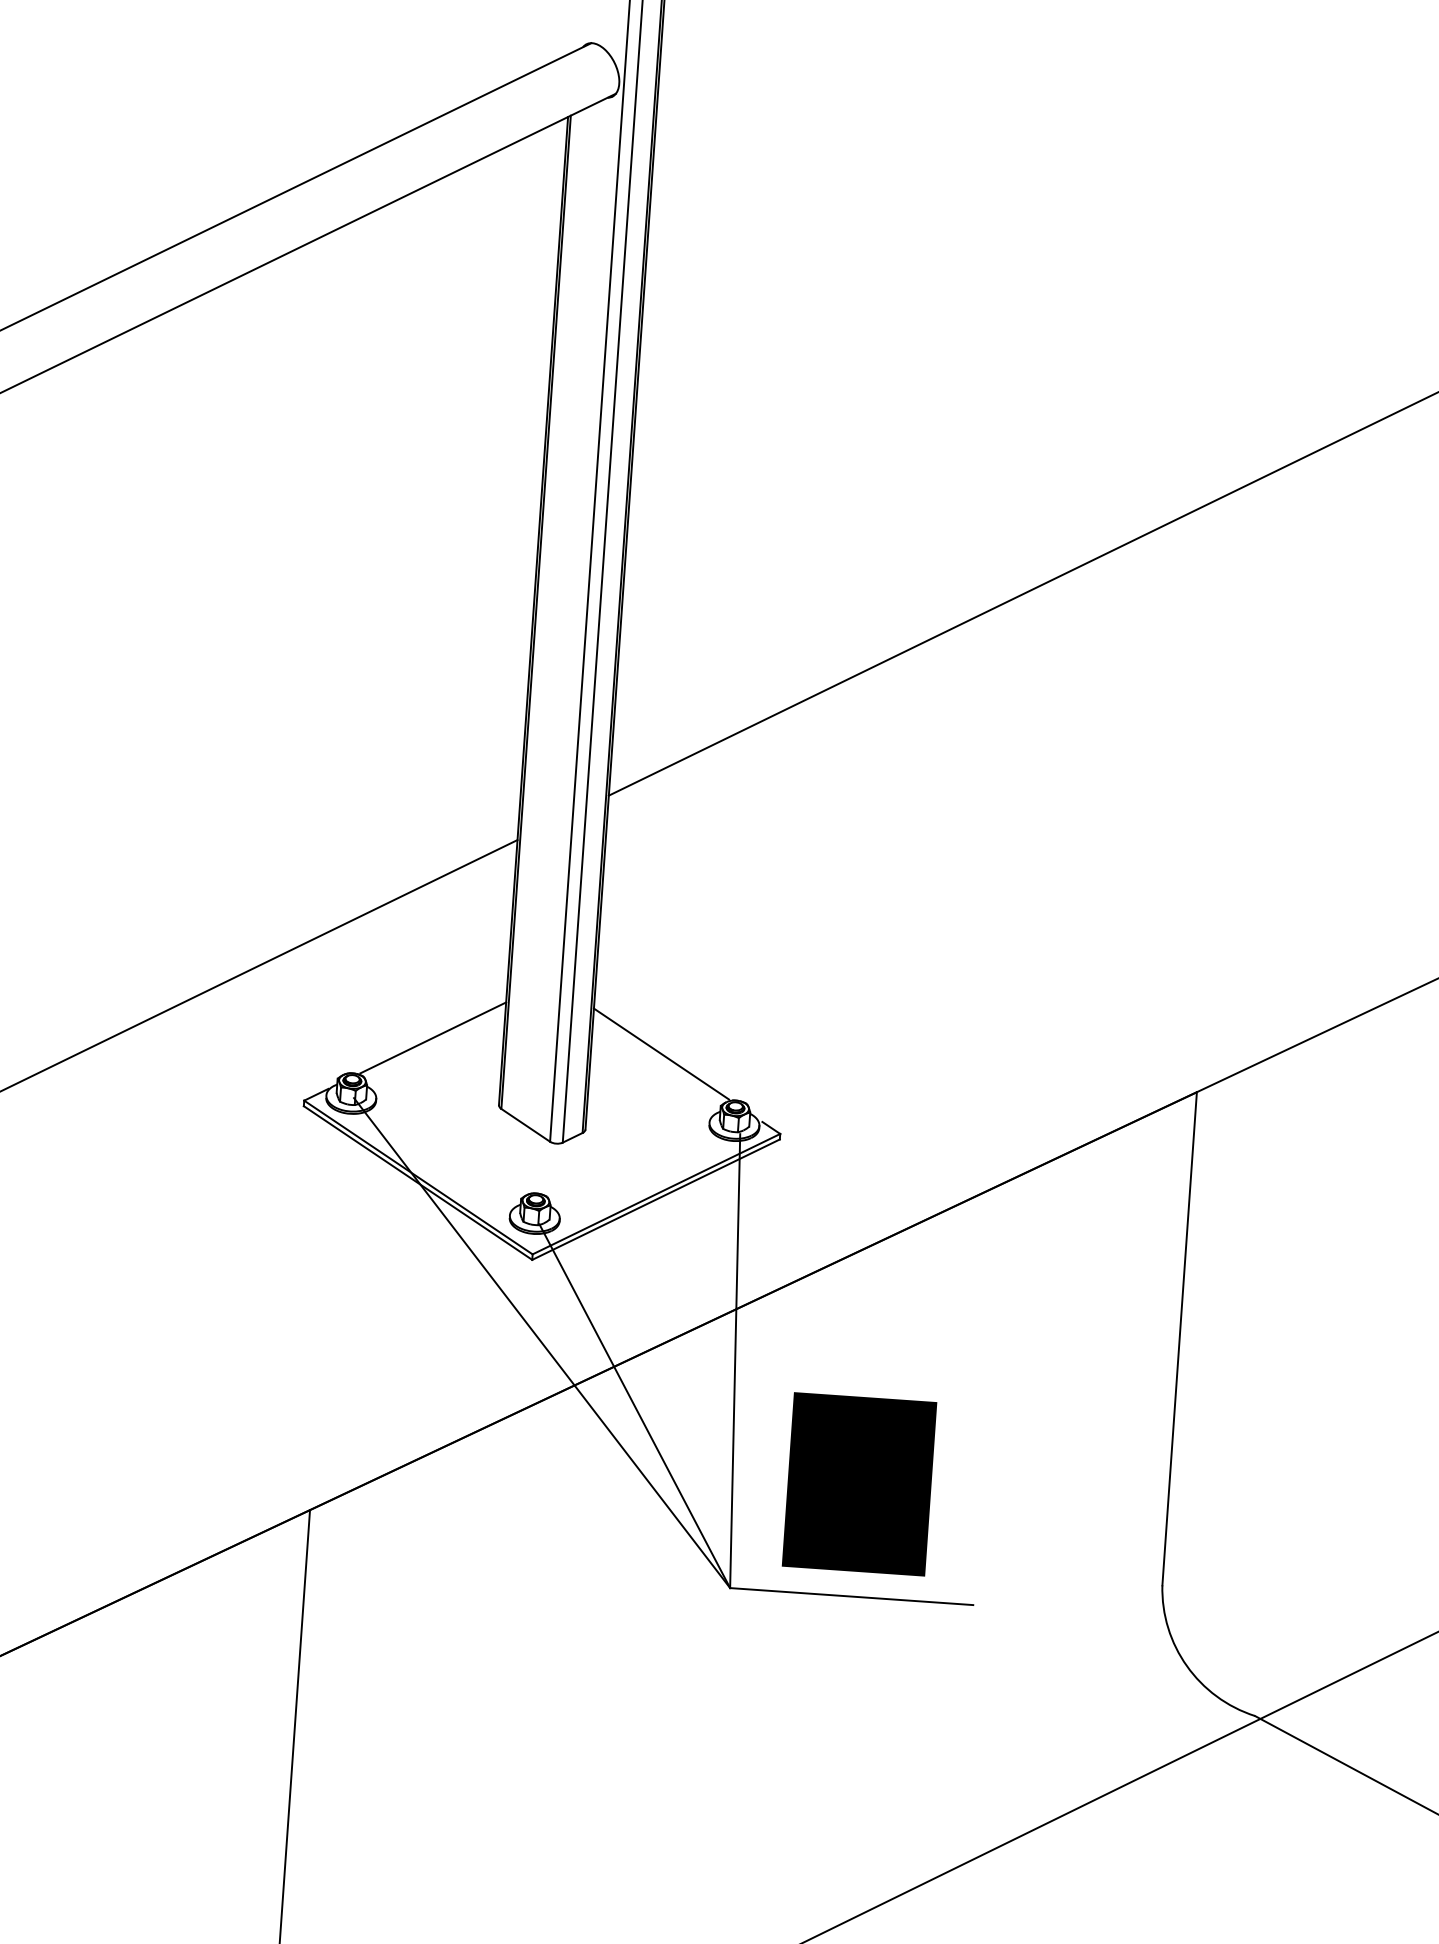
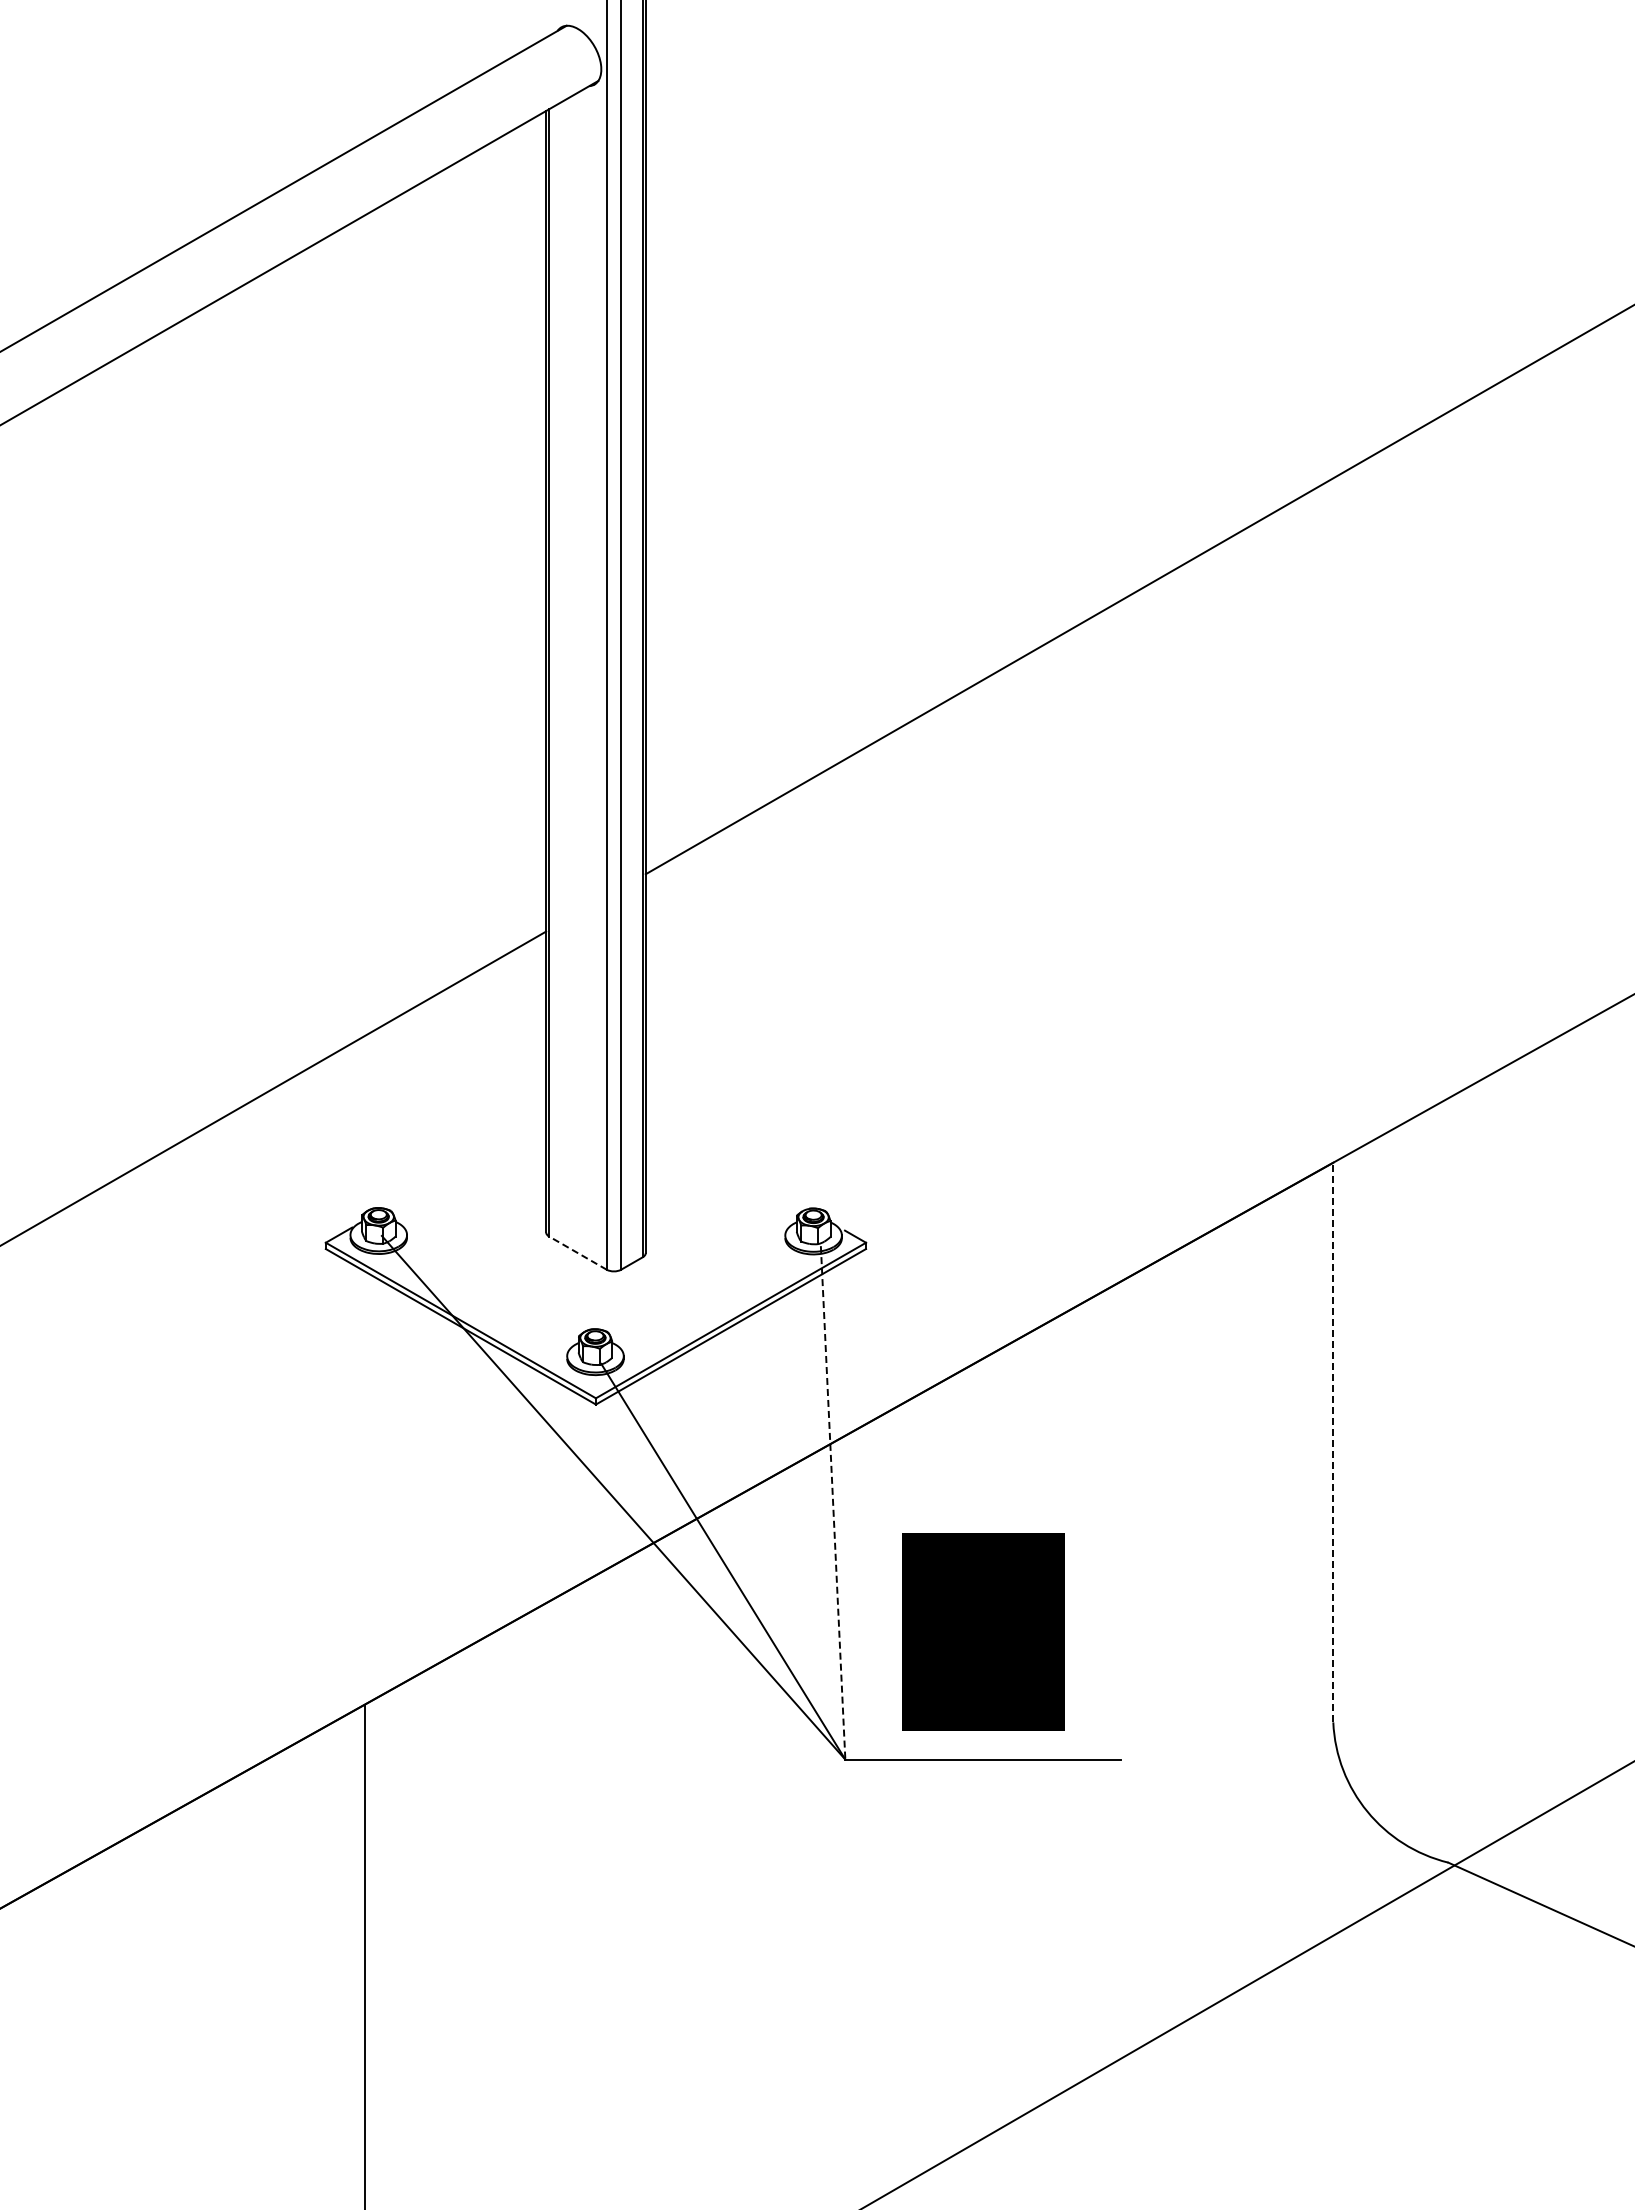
line: (433, 1037) -> (466, 1161), removed
line: (661, 1053) -> (725, 1161), removed
line: (525, 1124) -> (577, 1252), solid -> dashed
line: (1179, 1338) -> (1333, 1442), solid -> dashed
line: (735, 1361) -> (833, 1503), solid -> dashed

